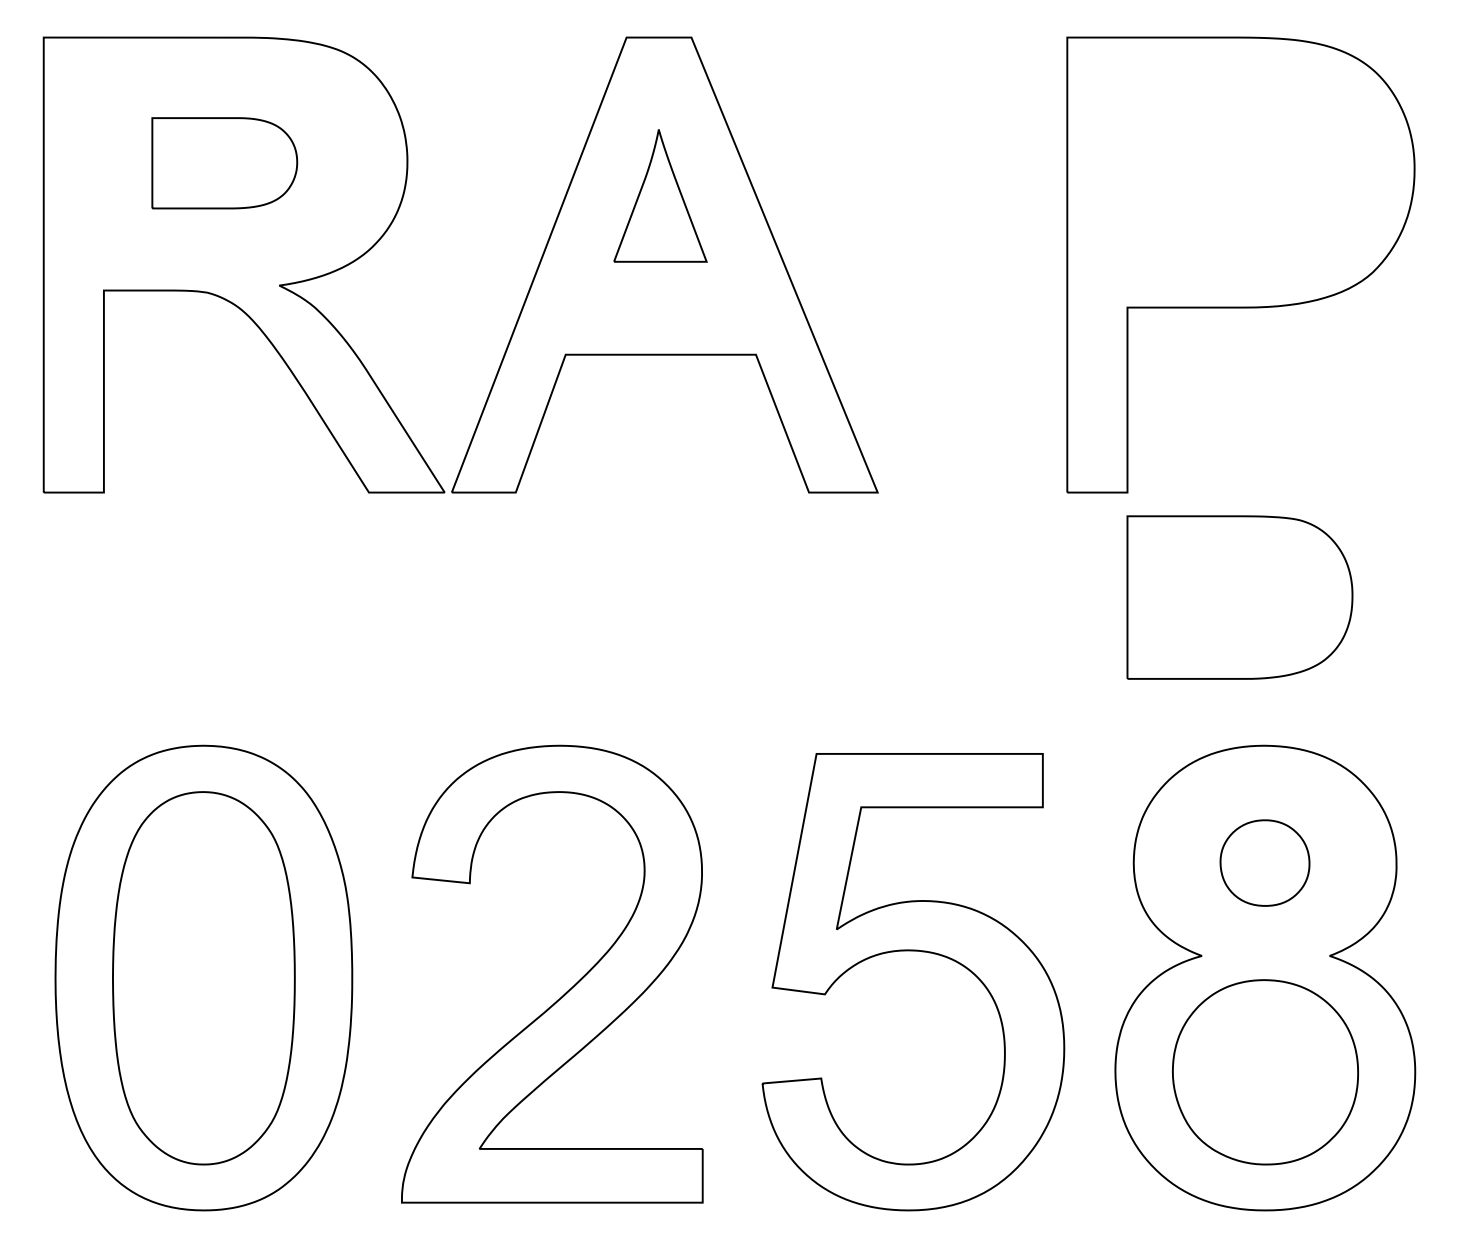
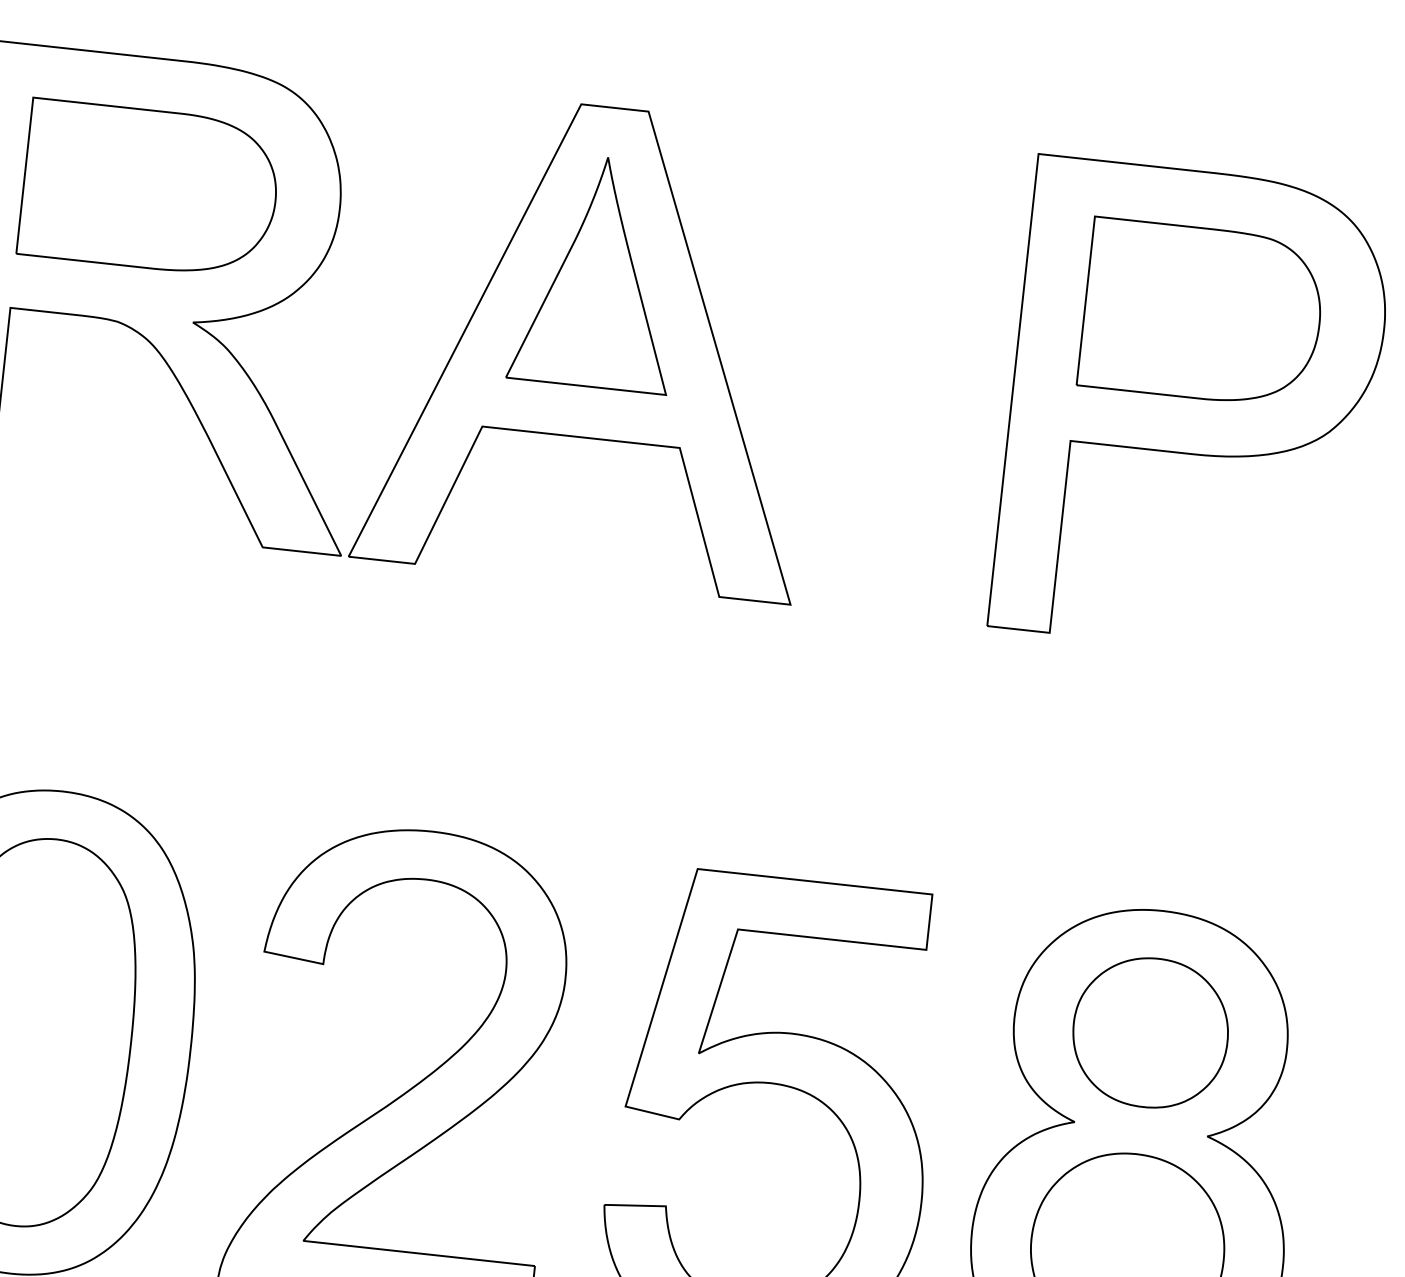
part: (224, 163) -> (149, 189), size x1.67
part: (660, 195) -> (598, 272), size x1.67
part: (1239, 597) -> (1202, 313), moved
part: (1264, 862) -> (1150, 1032), size x1.67

